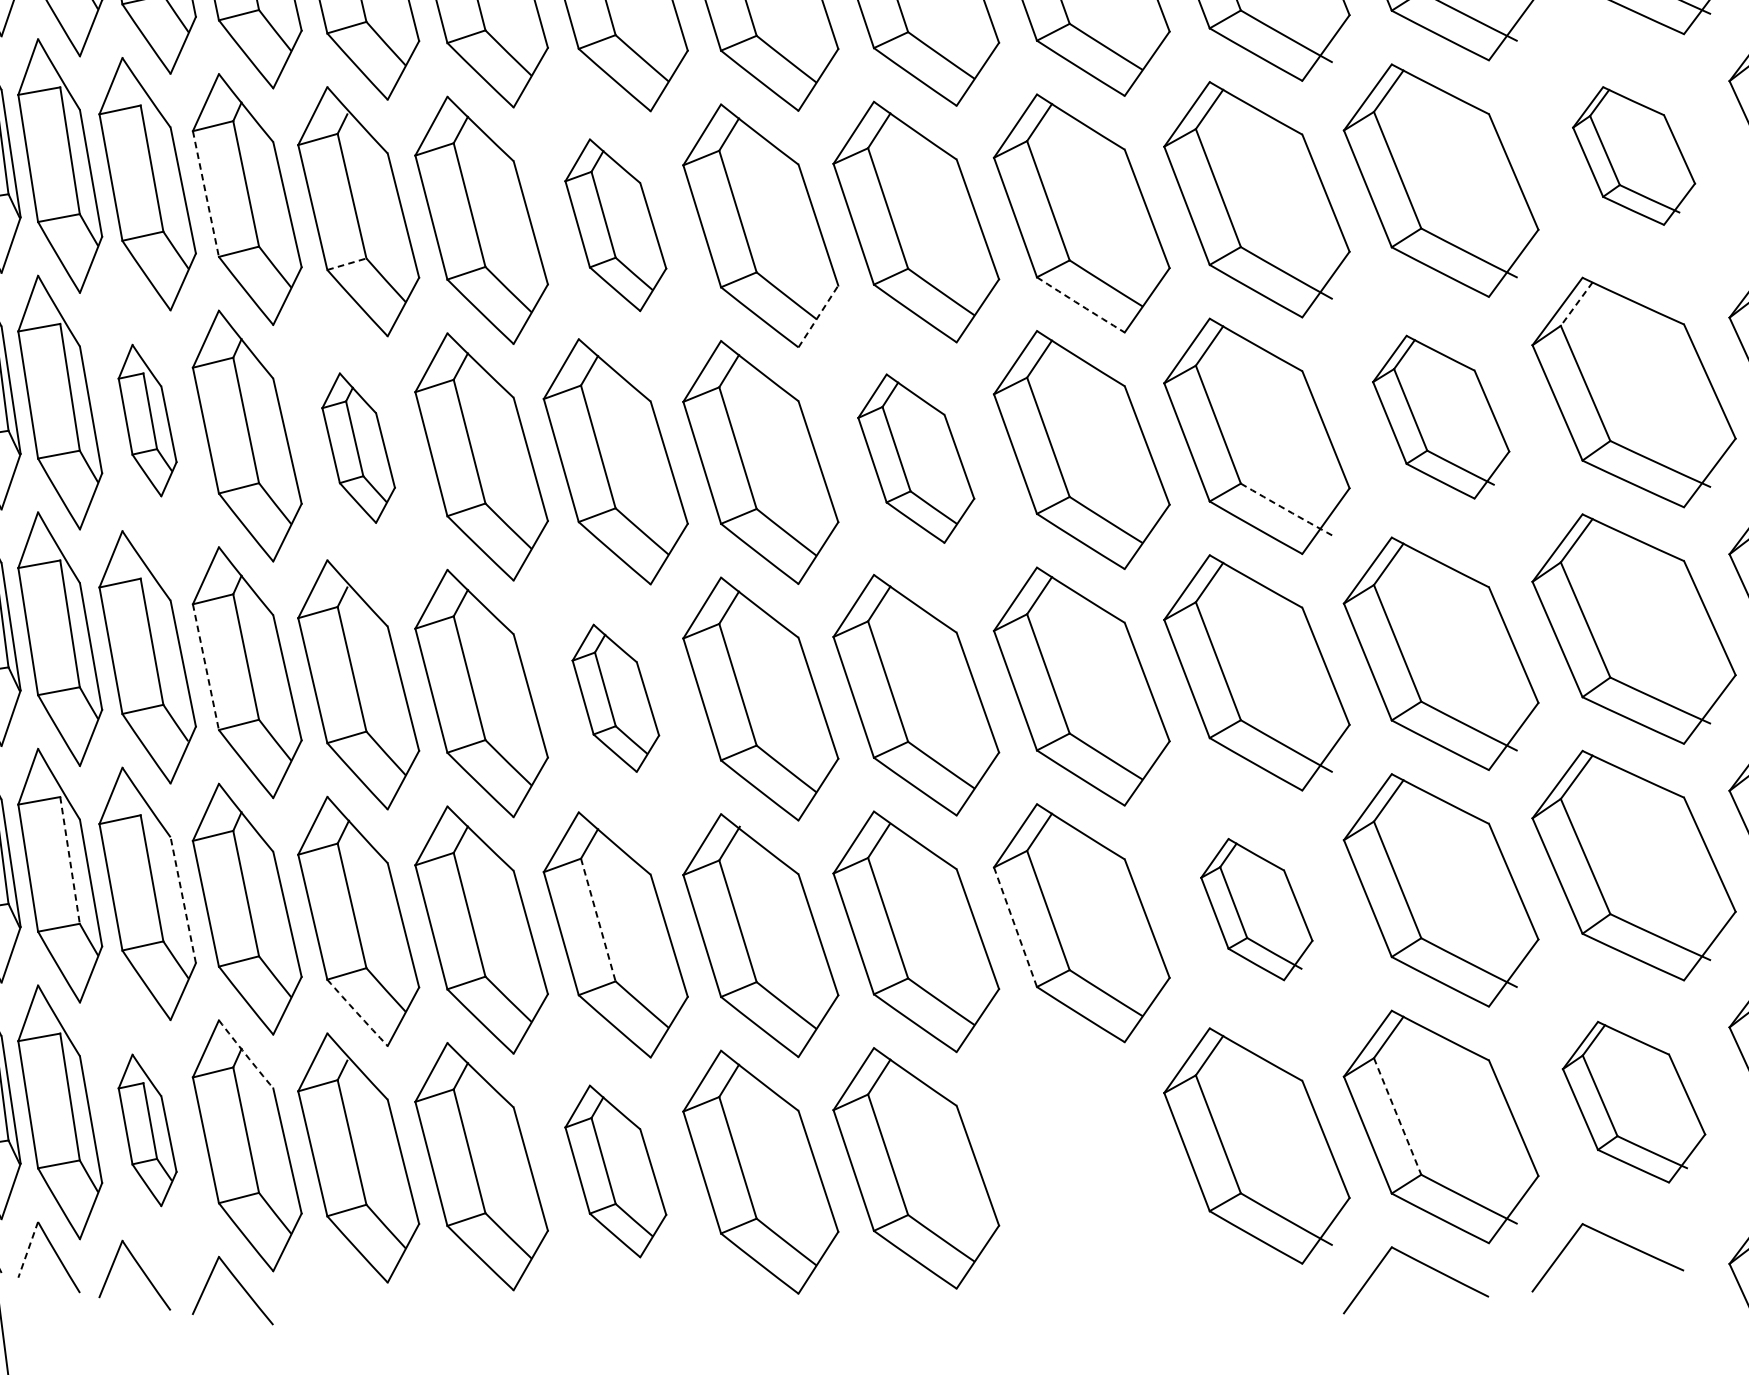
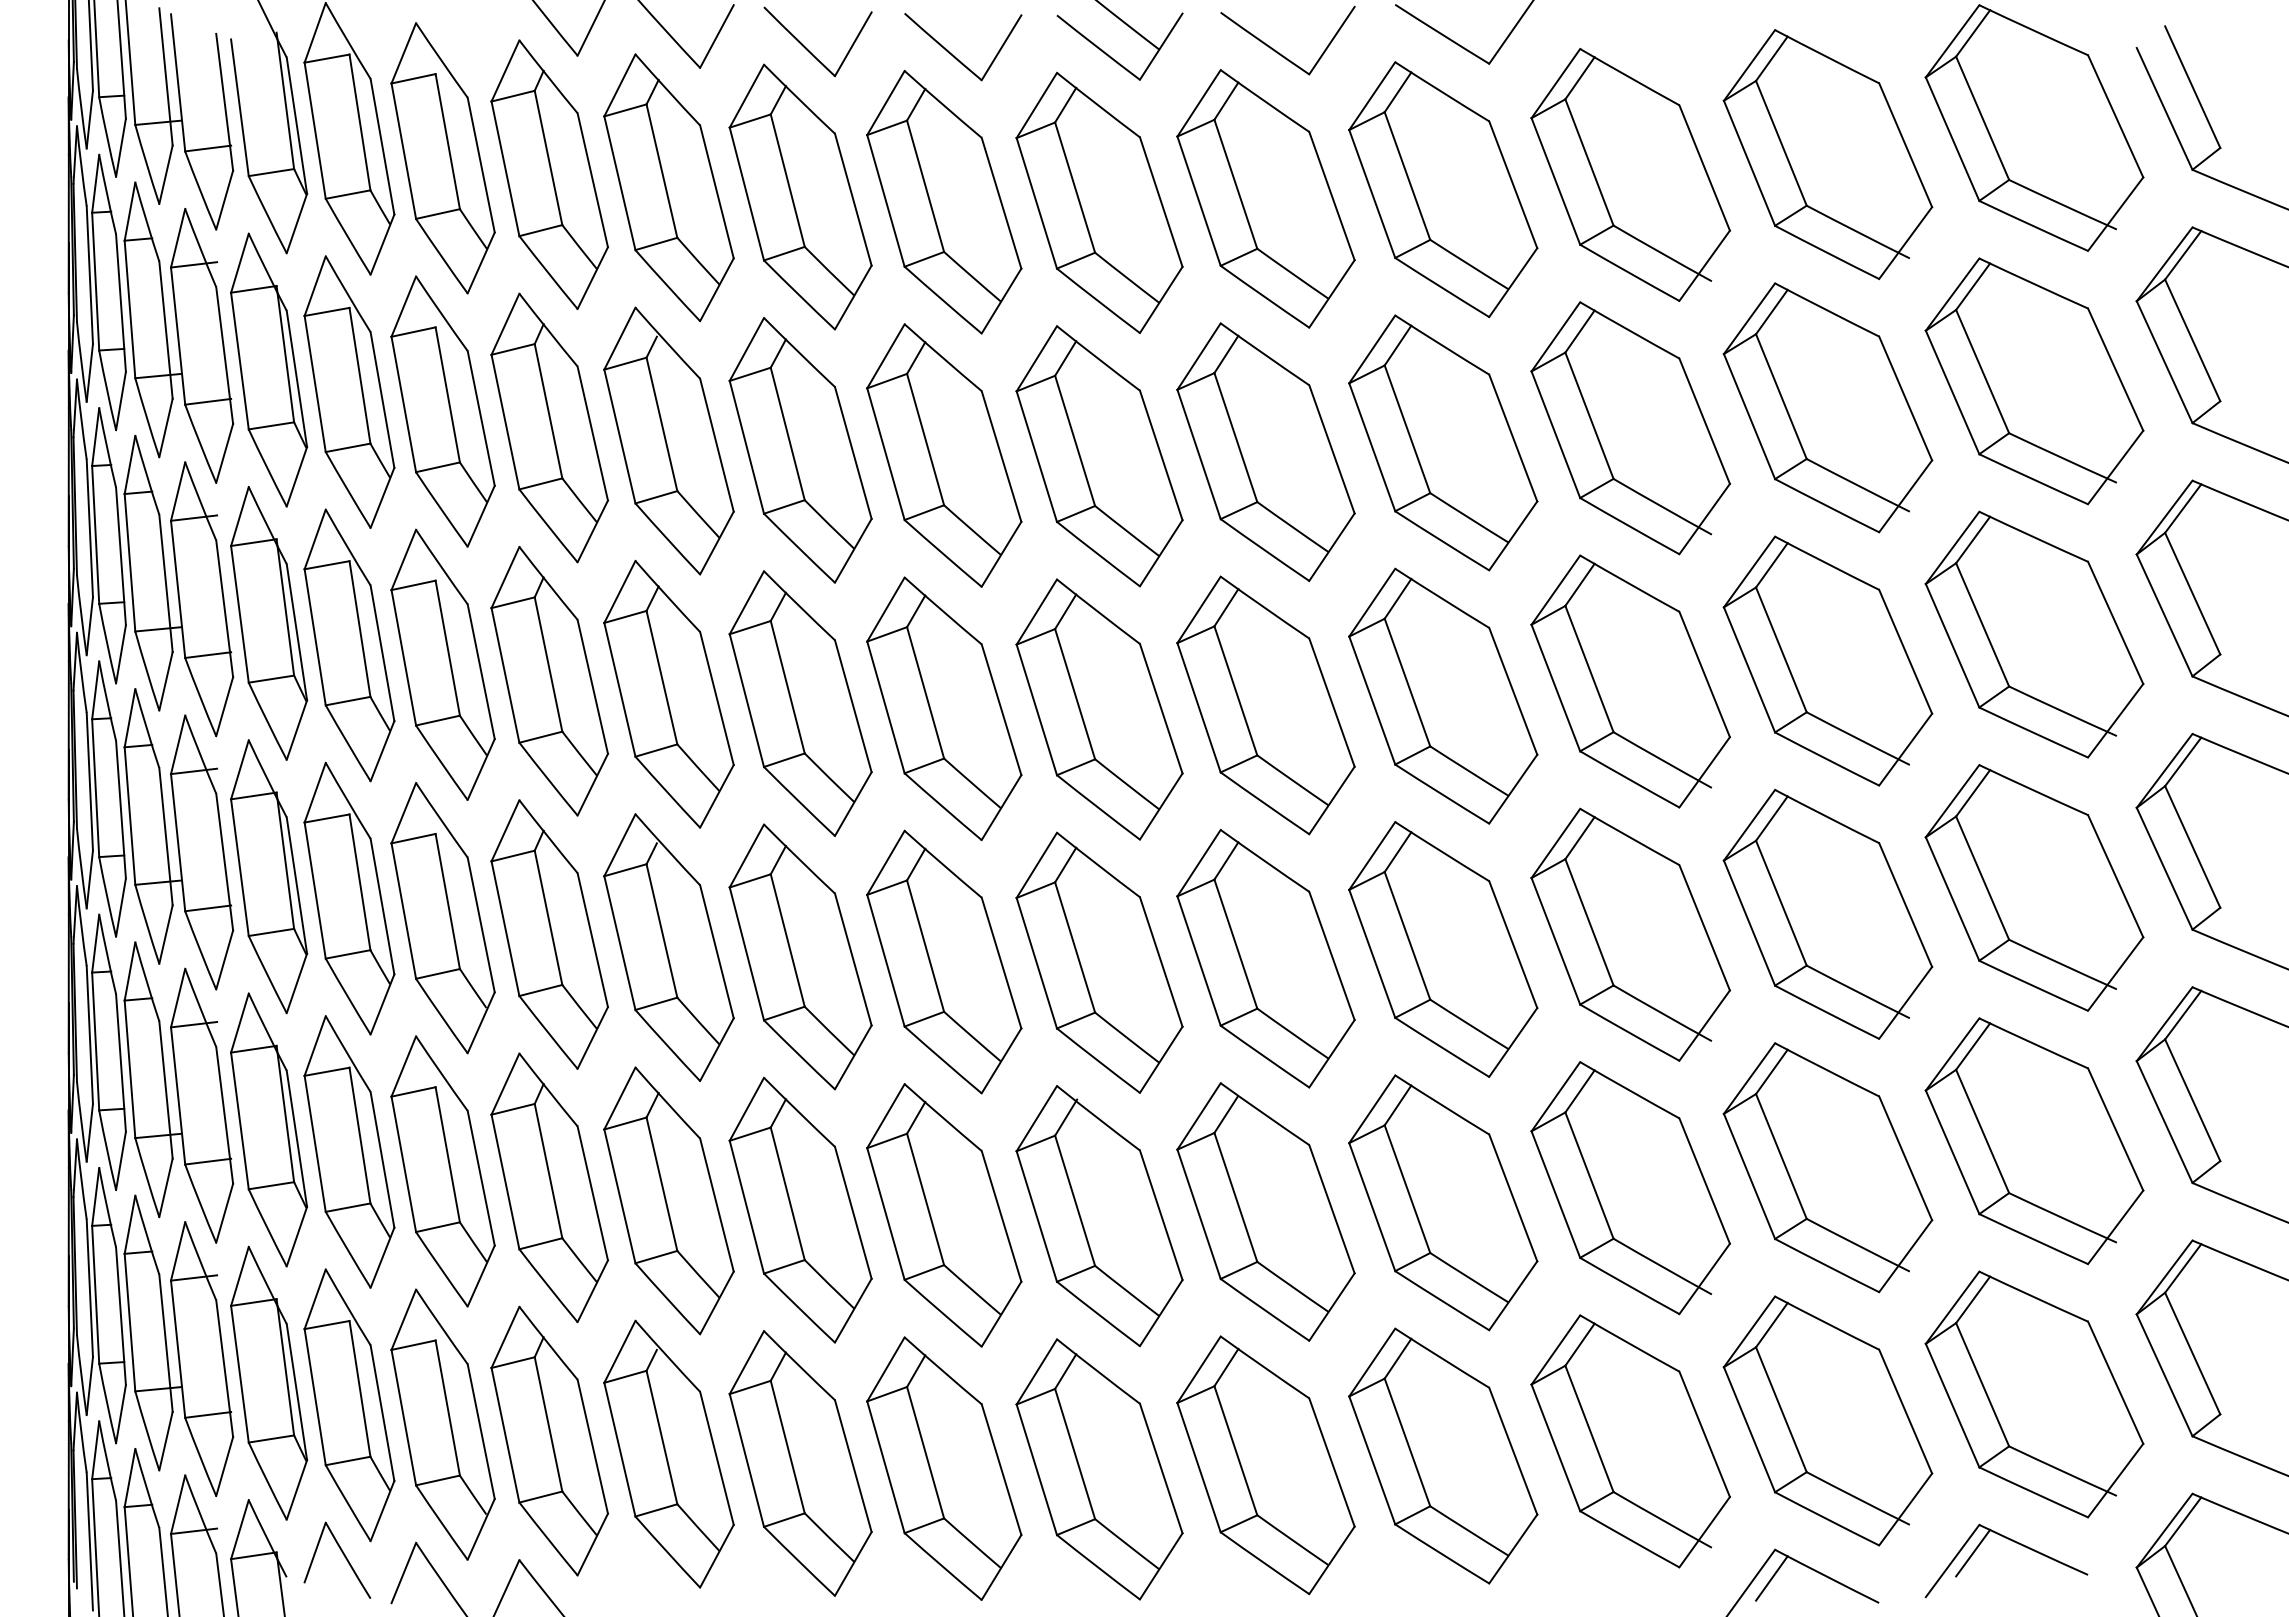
part: (1634, 156) -> (2034, 381), size x1.67
line: (205, 194) -> (505, 422), dashed -> solid
part: (615, 225) -> (944, 455), size x1.43
line: (346, 264) -> (656, 497), dashed -> solid
line: (1577, 303) -> (1973, 539), dashed -> solid
arc: (1081, 305) -> (1442, 541), dashed -> solid
line: (818, 315) -> (1161, 552), dashed -> solid
part: (1440, 416) -> (1827, 660), size x1.43
part: (147, 420) -> (442, 664), size x1.67
part: (358, 447) -> (668, 693), size x1.67
part: (915, 458) -> (1265, 705), size x1.43
arc: (1286, 510) -> (1662, 760), dashed -> solid
line: (205, 666) -> (505, 928), dashed -> solid
part: (615, 697) -> (944, 961), size x1.67
line: (69, 860) -> (359, 1135), dashed -> solid
line: (183, 900) -> (481, 1178), dashed -> solid
part: (1256, 909) -> (1630, 1188), size x1.67
line: (598, 920) -> (925, 1199), dashed -> solid
line: (1015, 927) -> (1372, 1207), dashed -> solid
arc: (357, 1013) -> (667, 1299), dashed -> solid
arc: (246, 1054) -> (548, 1343), dashed -> solid
part: (1634, 1102) -> (2034, 1394), size x1.43
line: (1397, 1117) -> (1781, 1410), dashed -> solid
part: (147, 1130) -> (442, 1424), size x1.67
part: (1082, 1159) -> (1443, 1455), added
part: (615, 1171) -> (944, 1468), size x1.43
line: (28, 1249) -> (315, 1552), dashed -> solid
line: (1577, 1249) -> (1973, 1552), added
line: (1388, 1274) -> (1771, 1578), added

